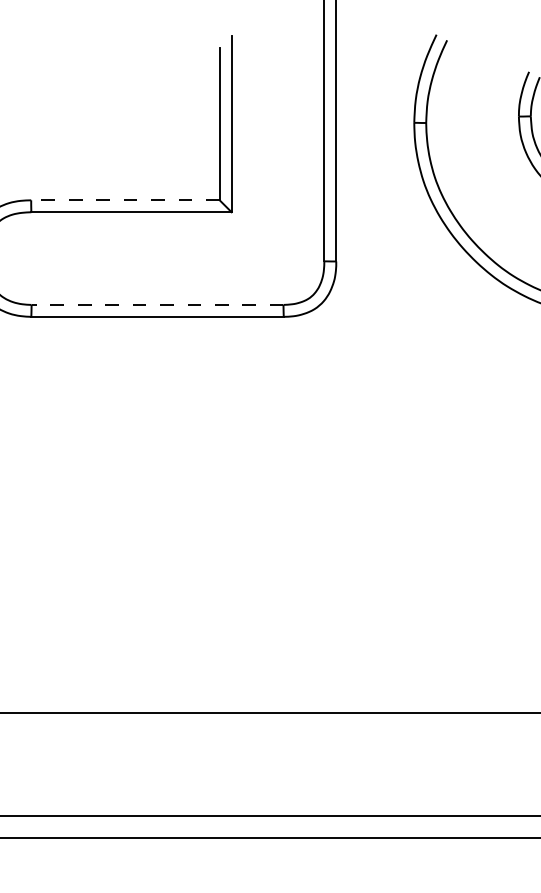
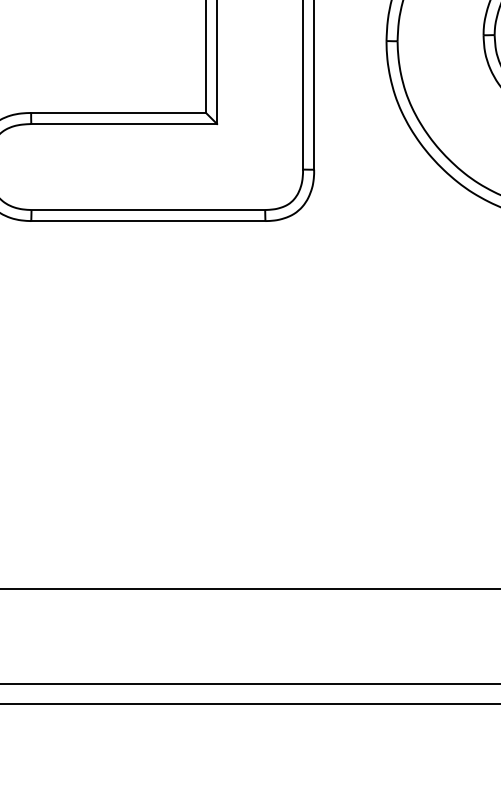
line: (124, 200) -> (117, 113), dashed -> solid
line: (157, 304) -> (148, 209), dashed -> solid

